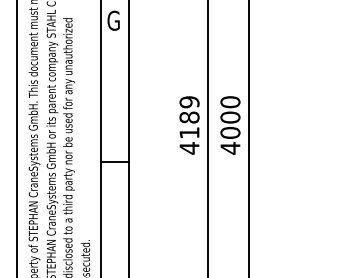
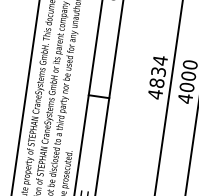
text: (189, 116) -> (158, 71), 4189 -> 4834

